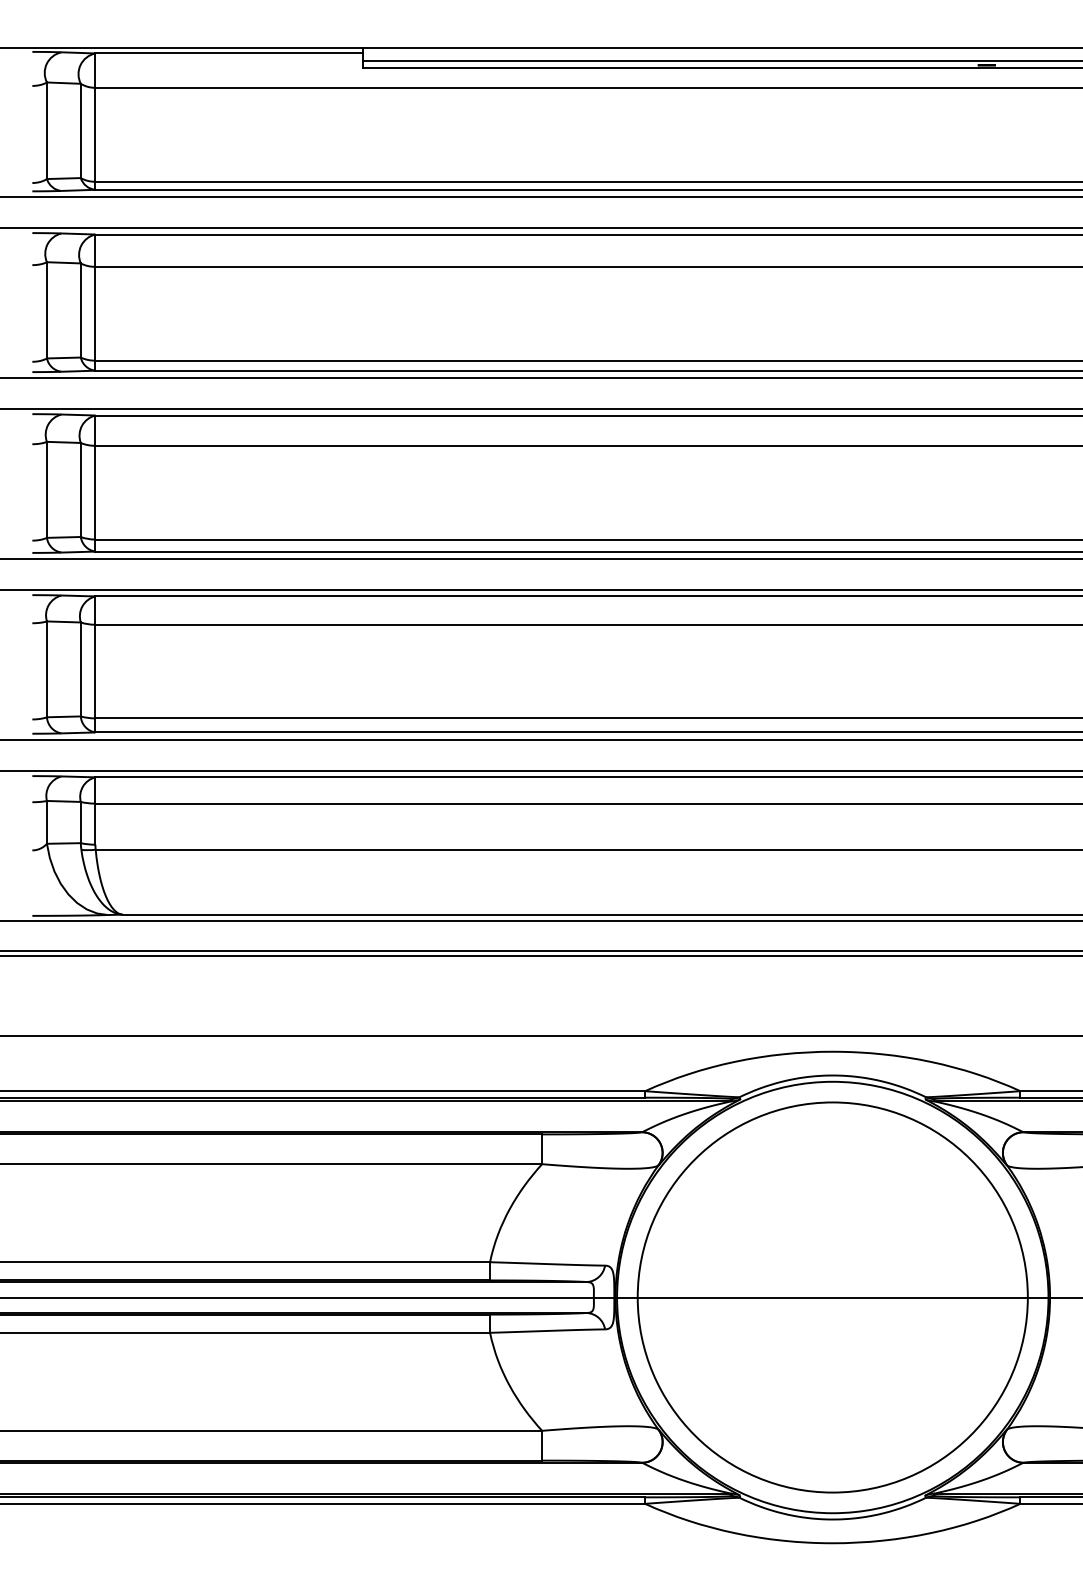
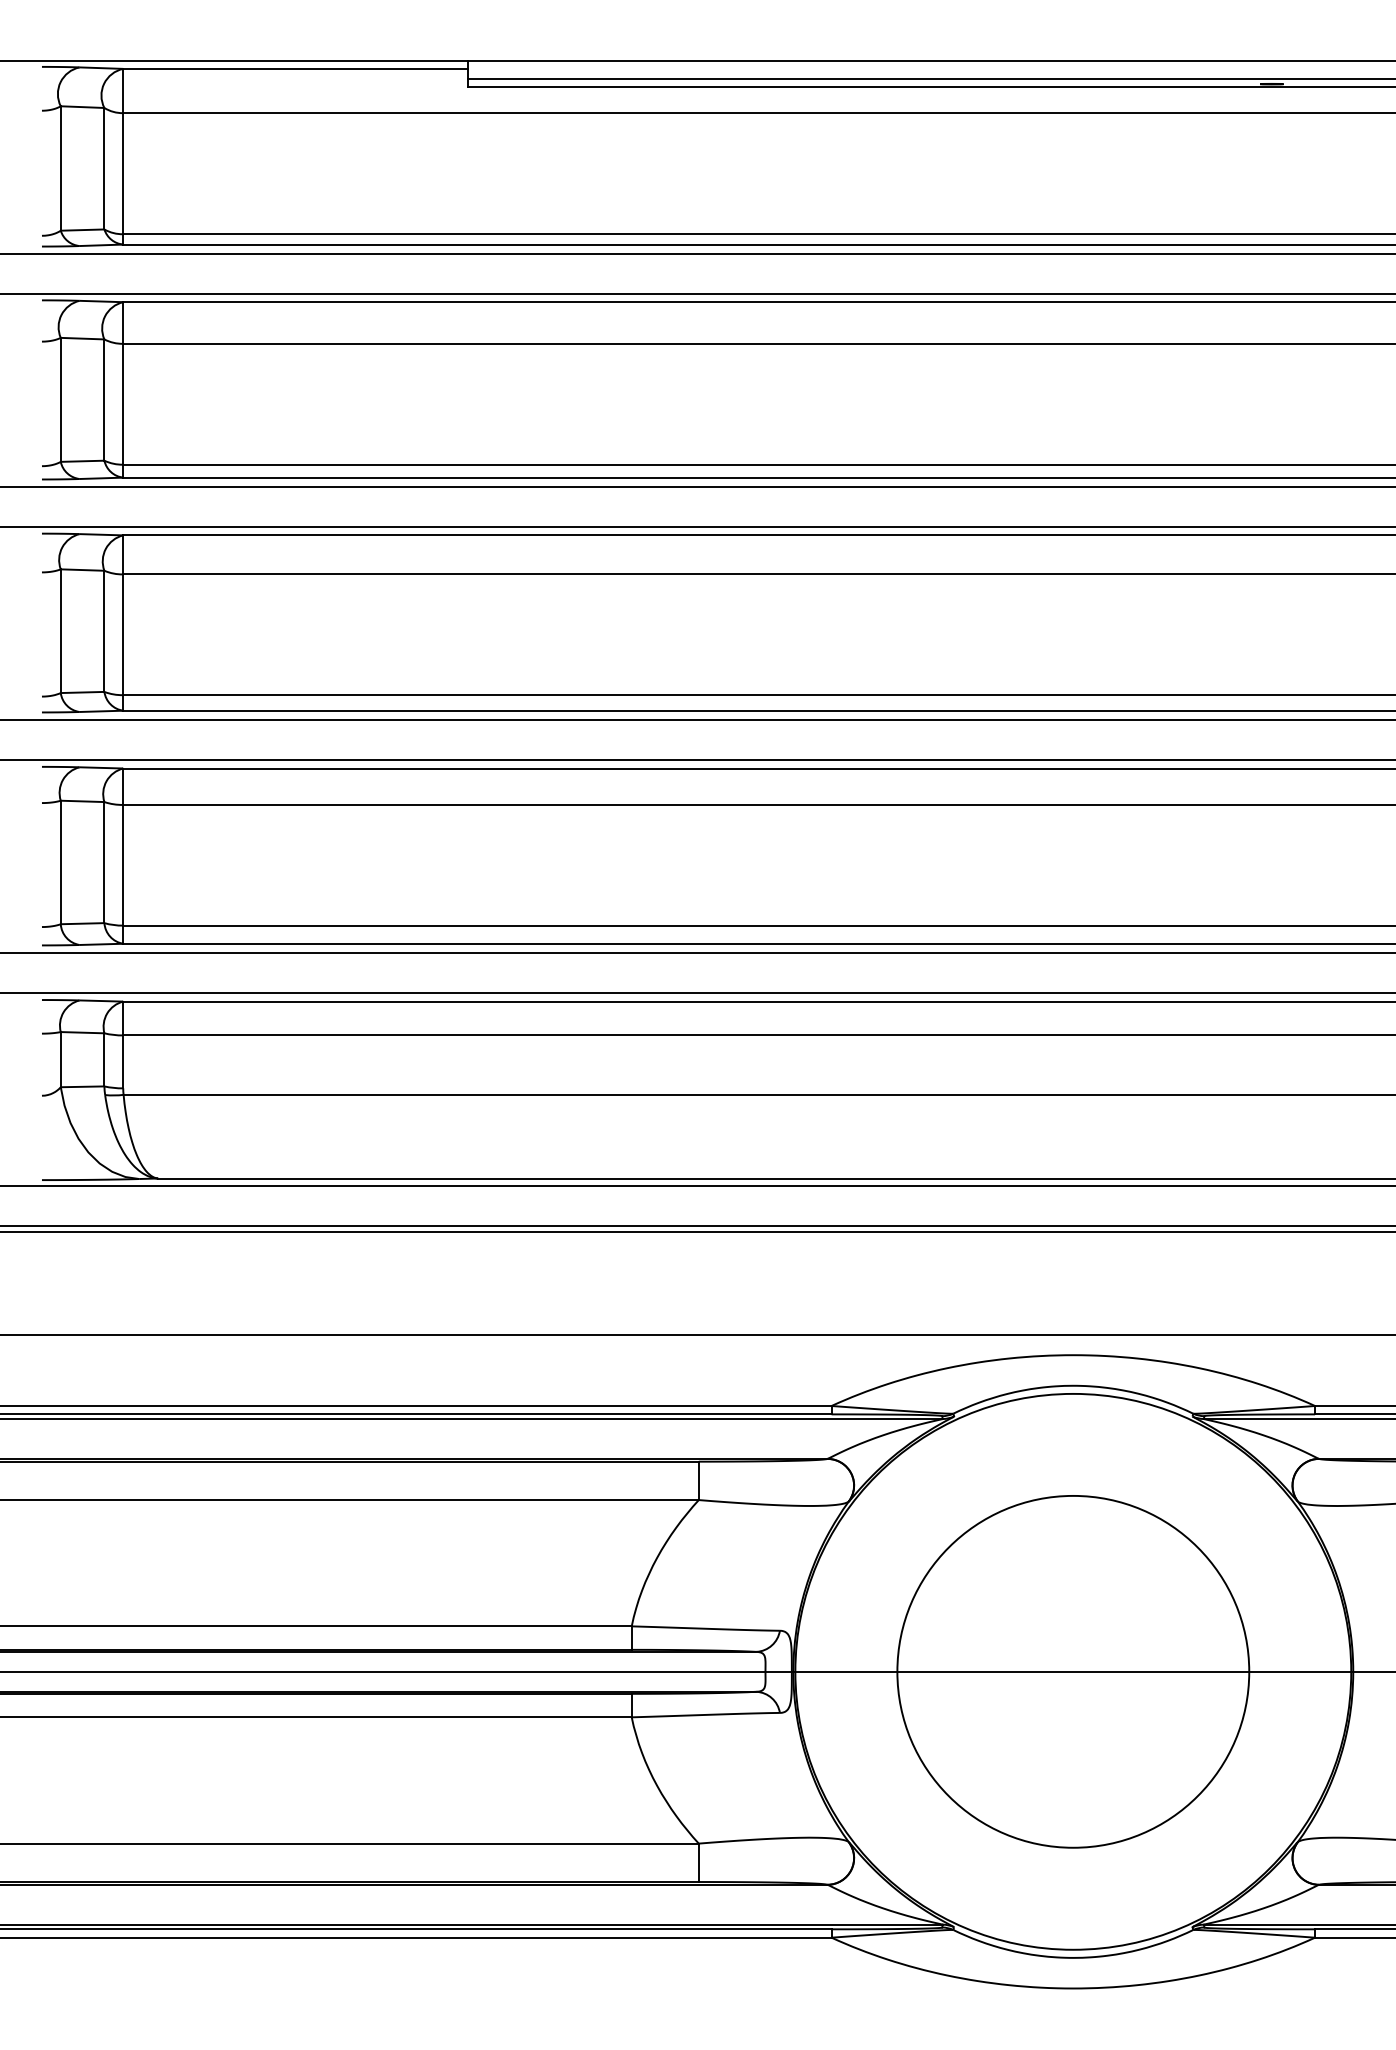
circle: (832, 1297) -> (1072, 1671), size x0.7

